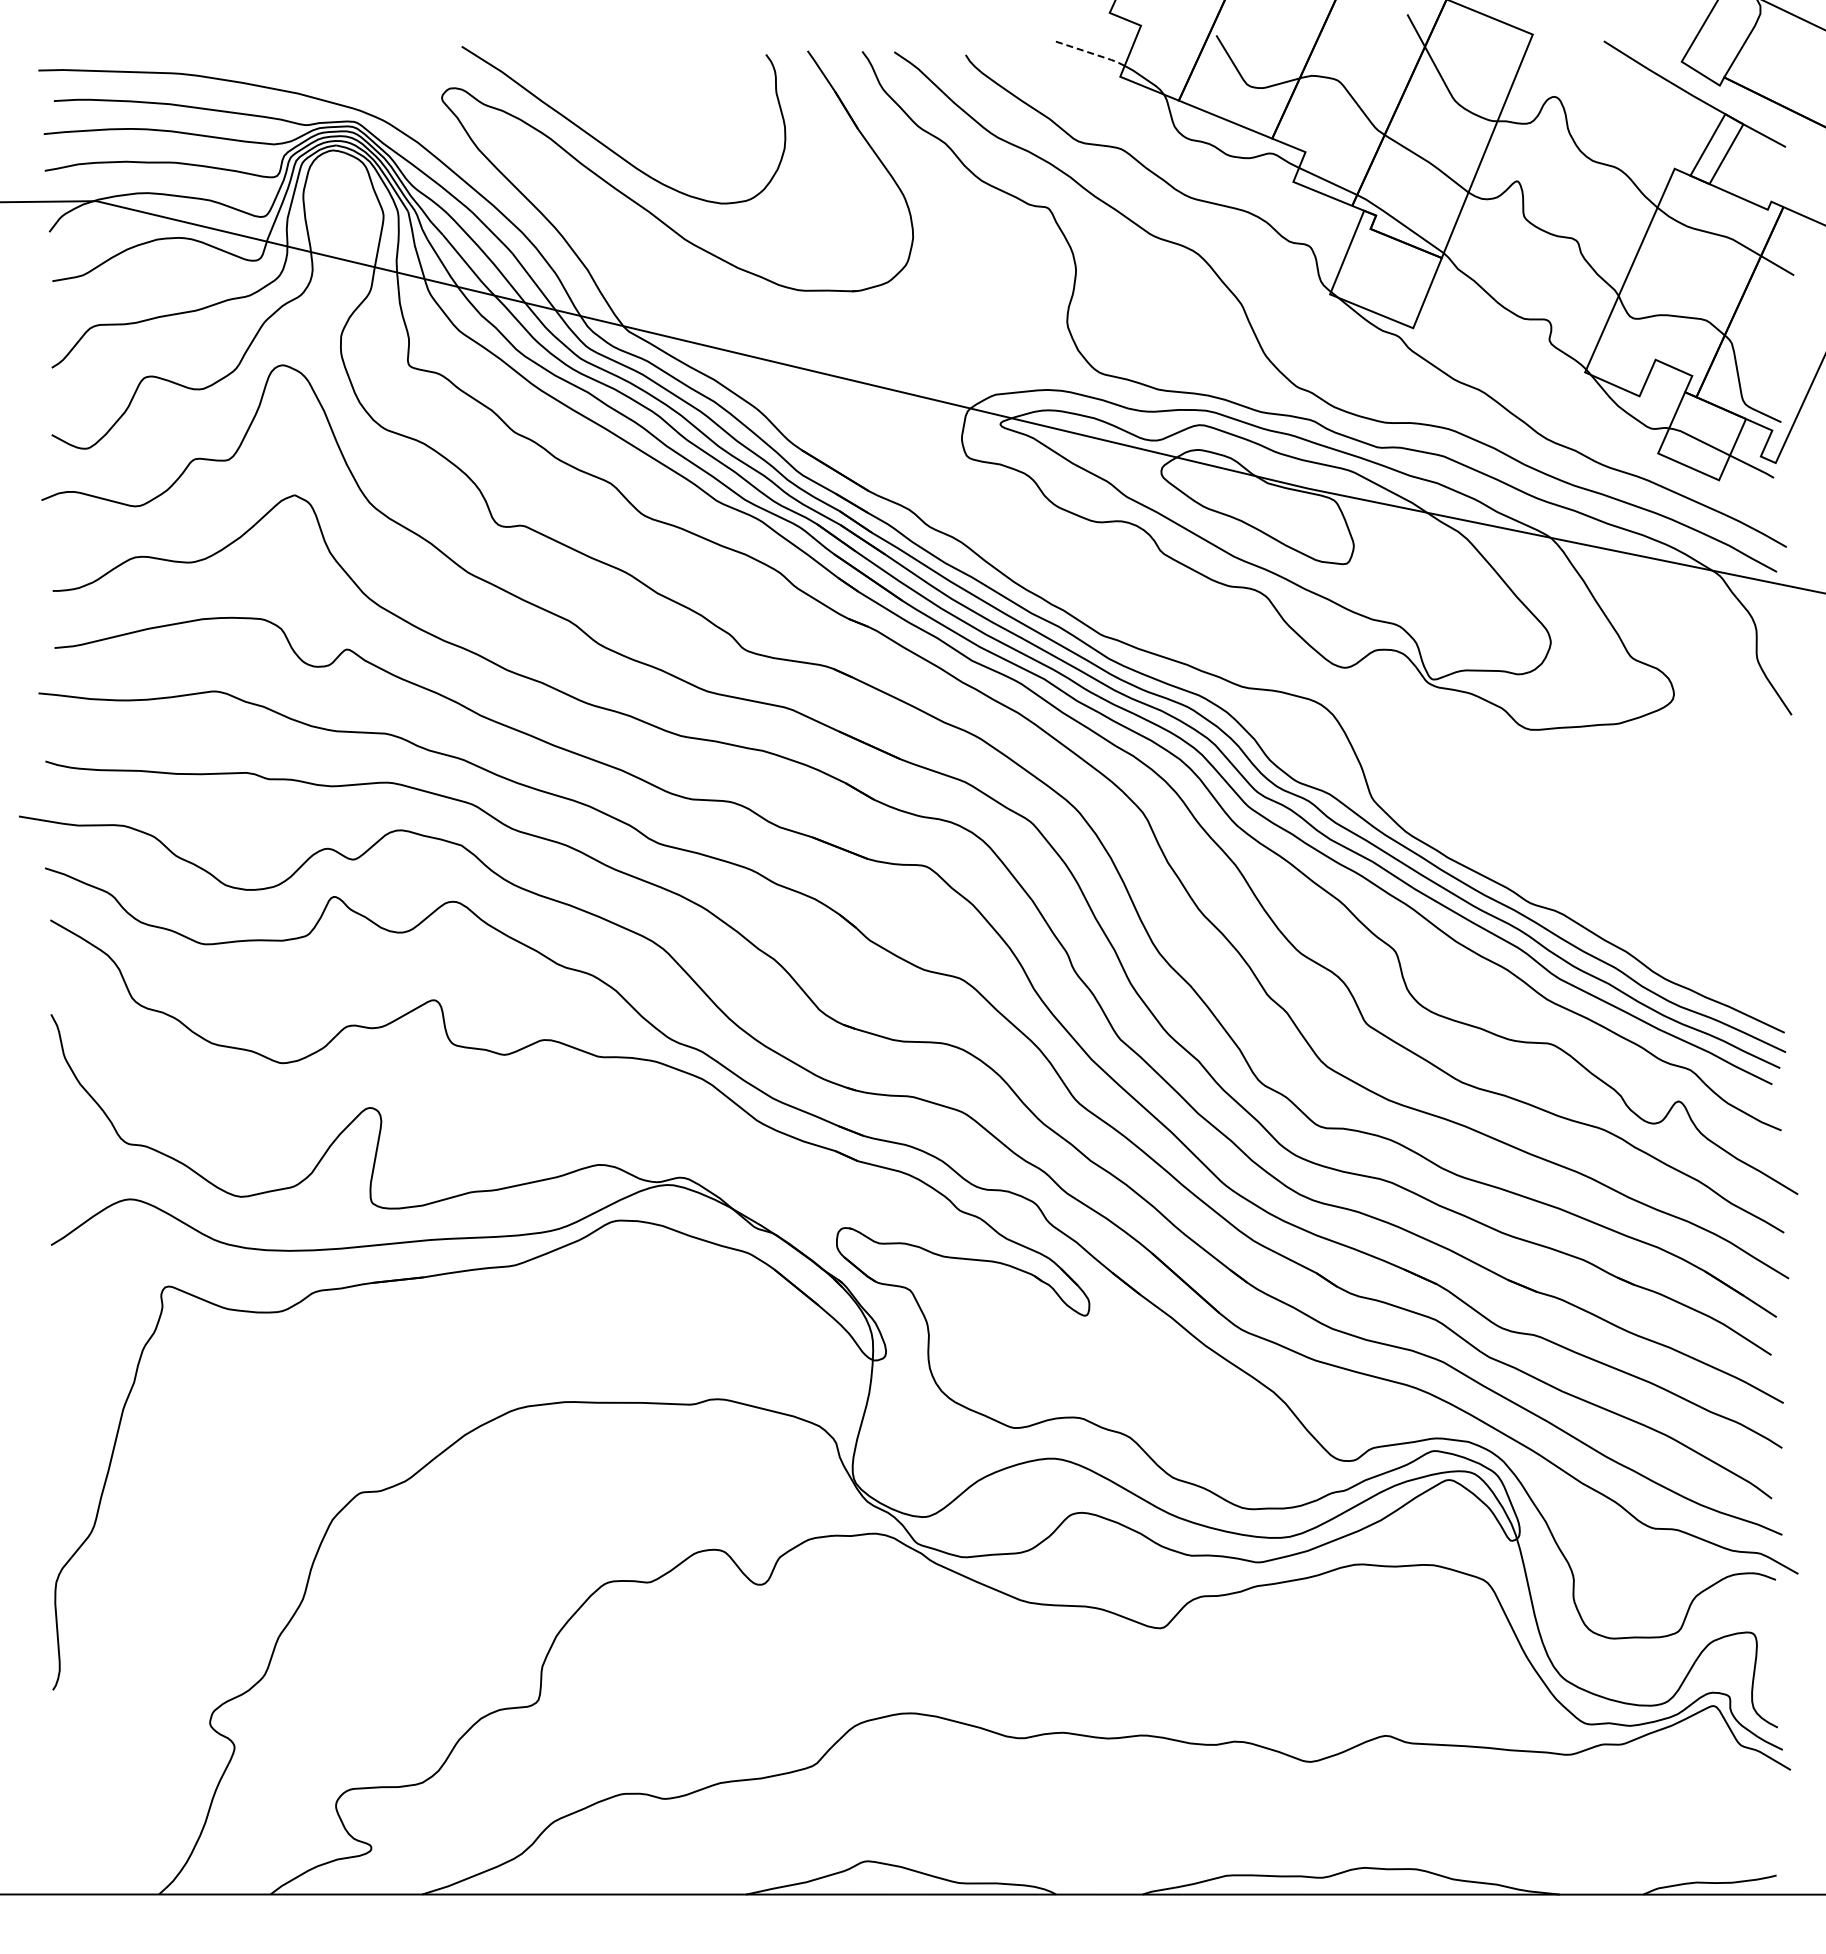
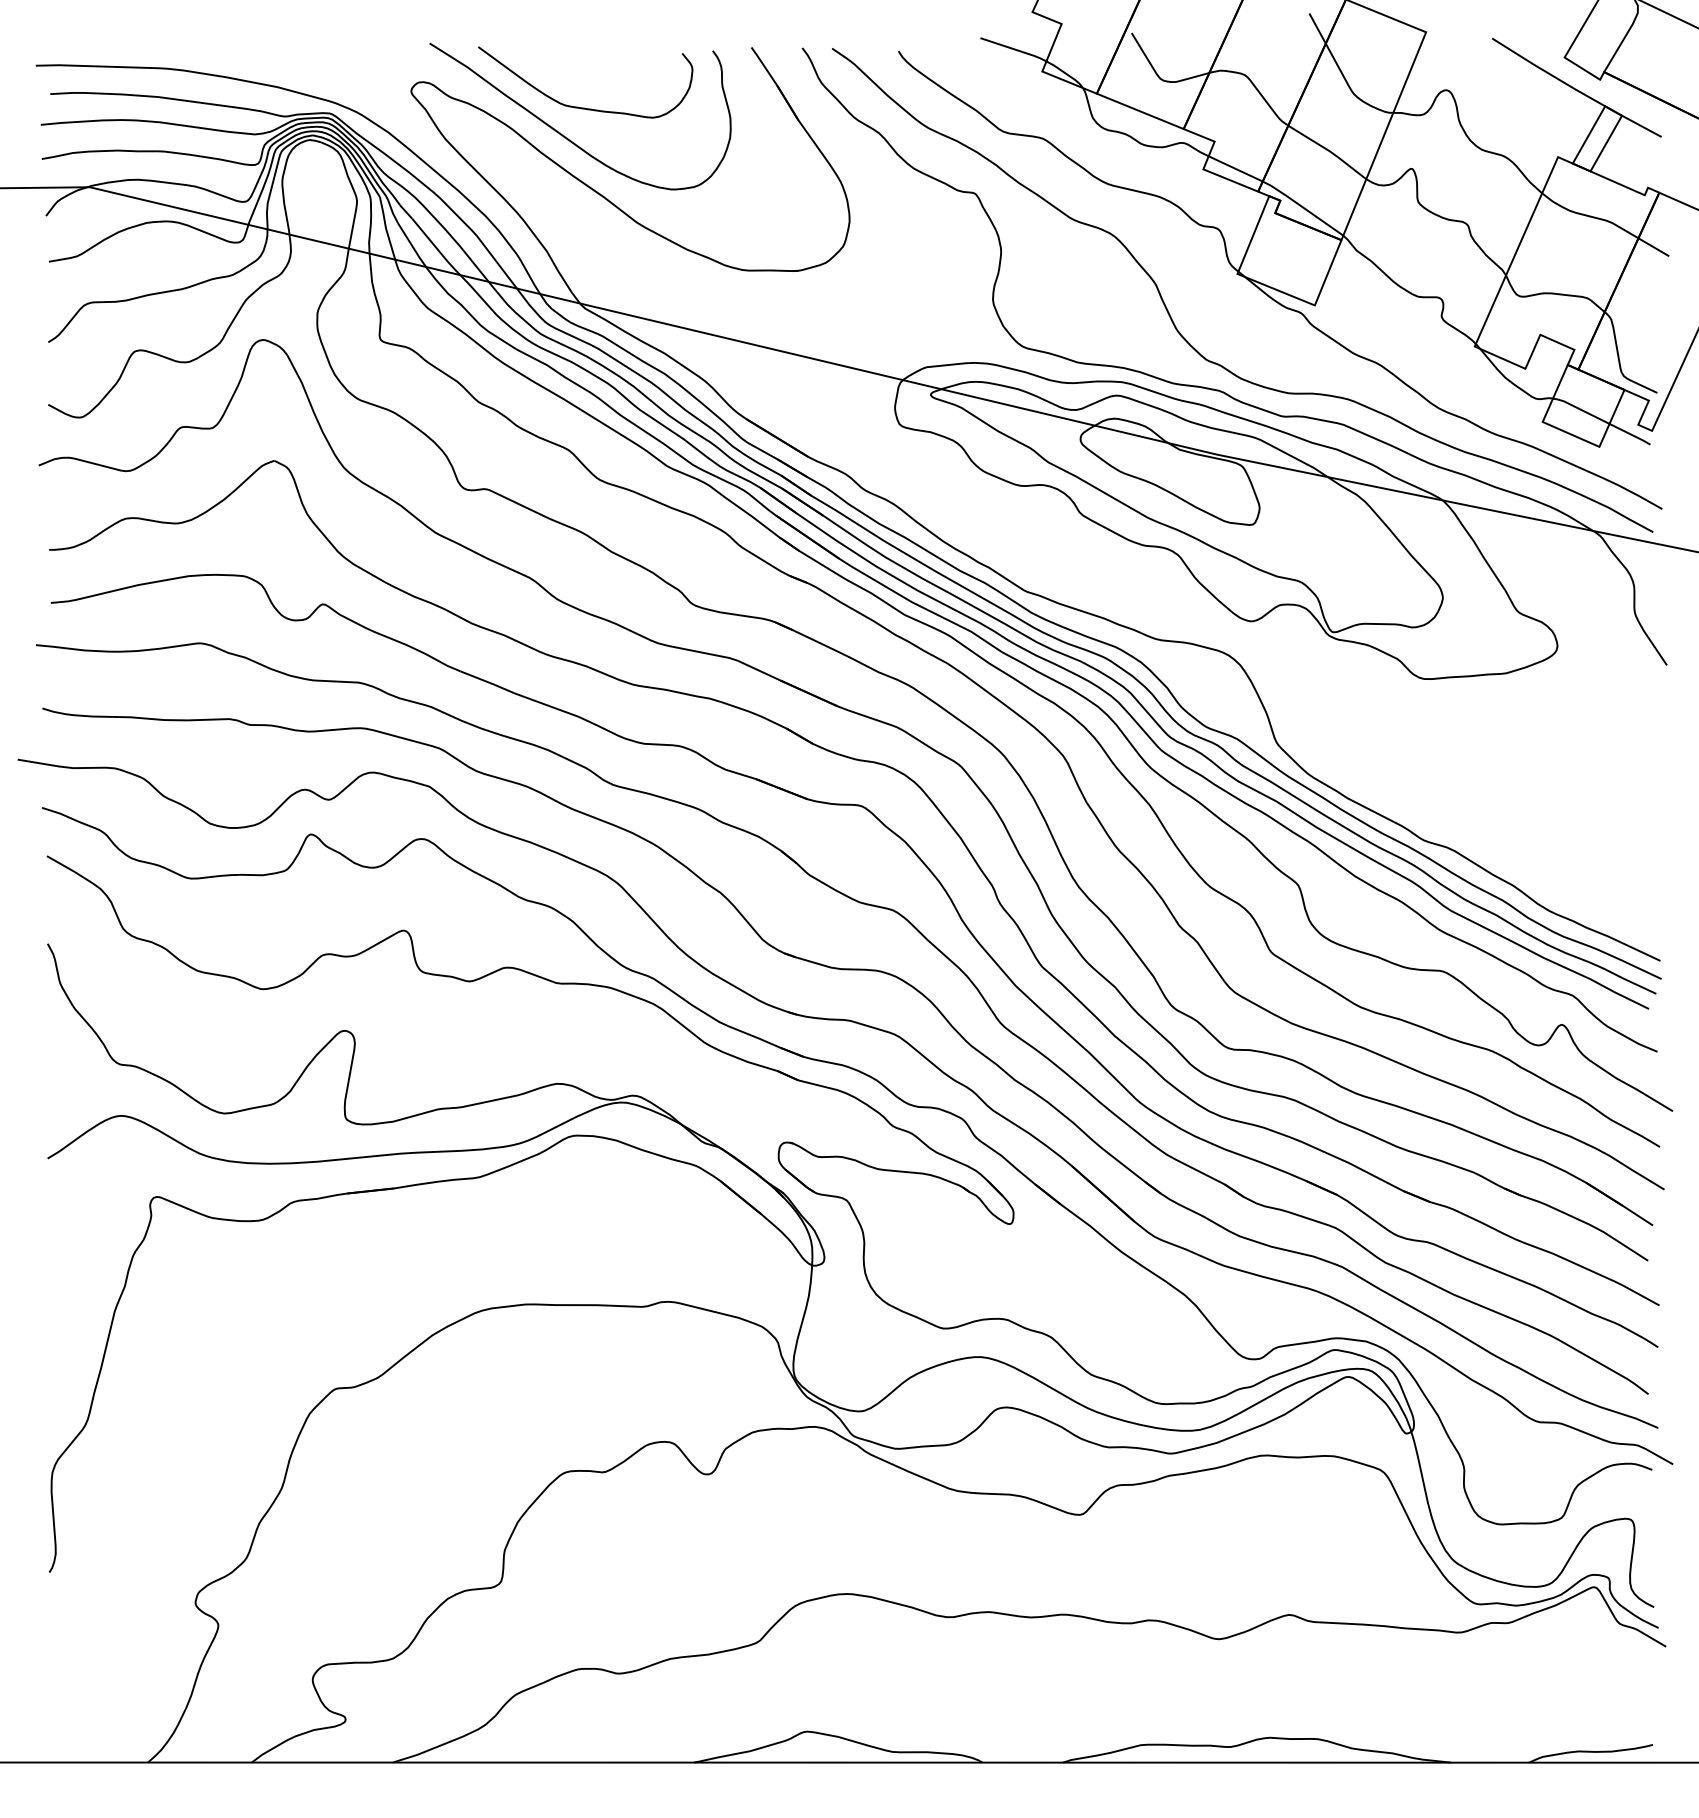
line: (1090, 53) -> (1014, 49), dashed -> solid
curve: (628, 115) -> (584, 107), added

